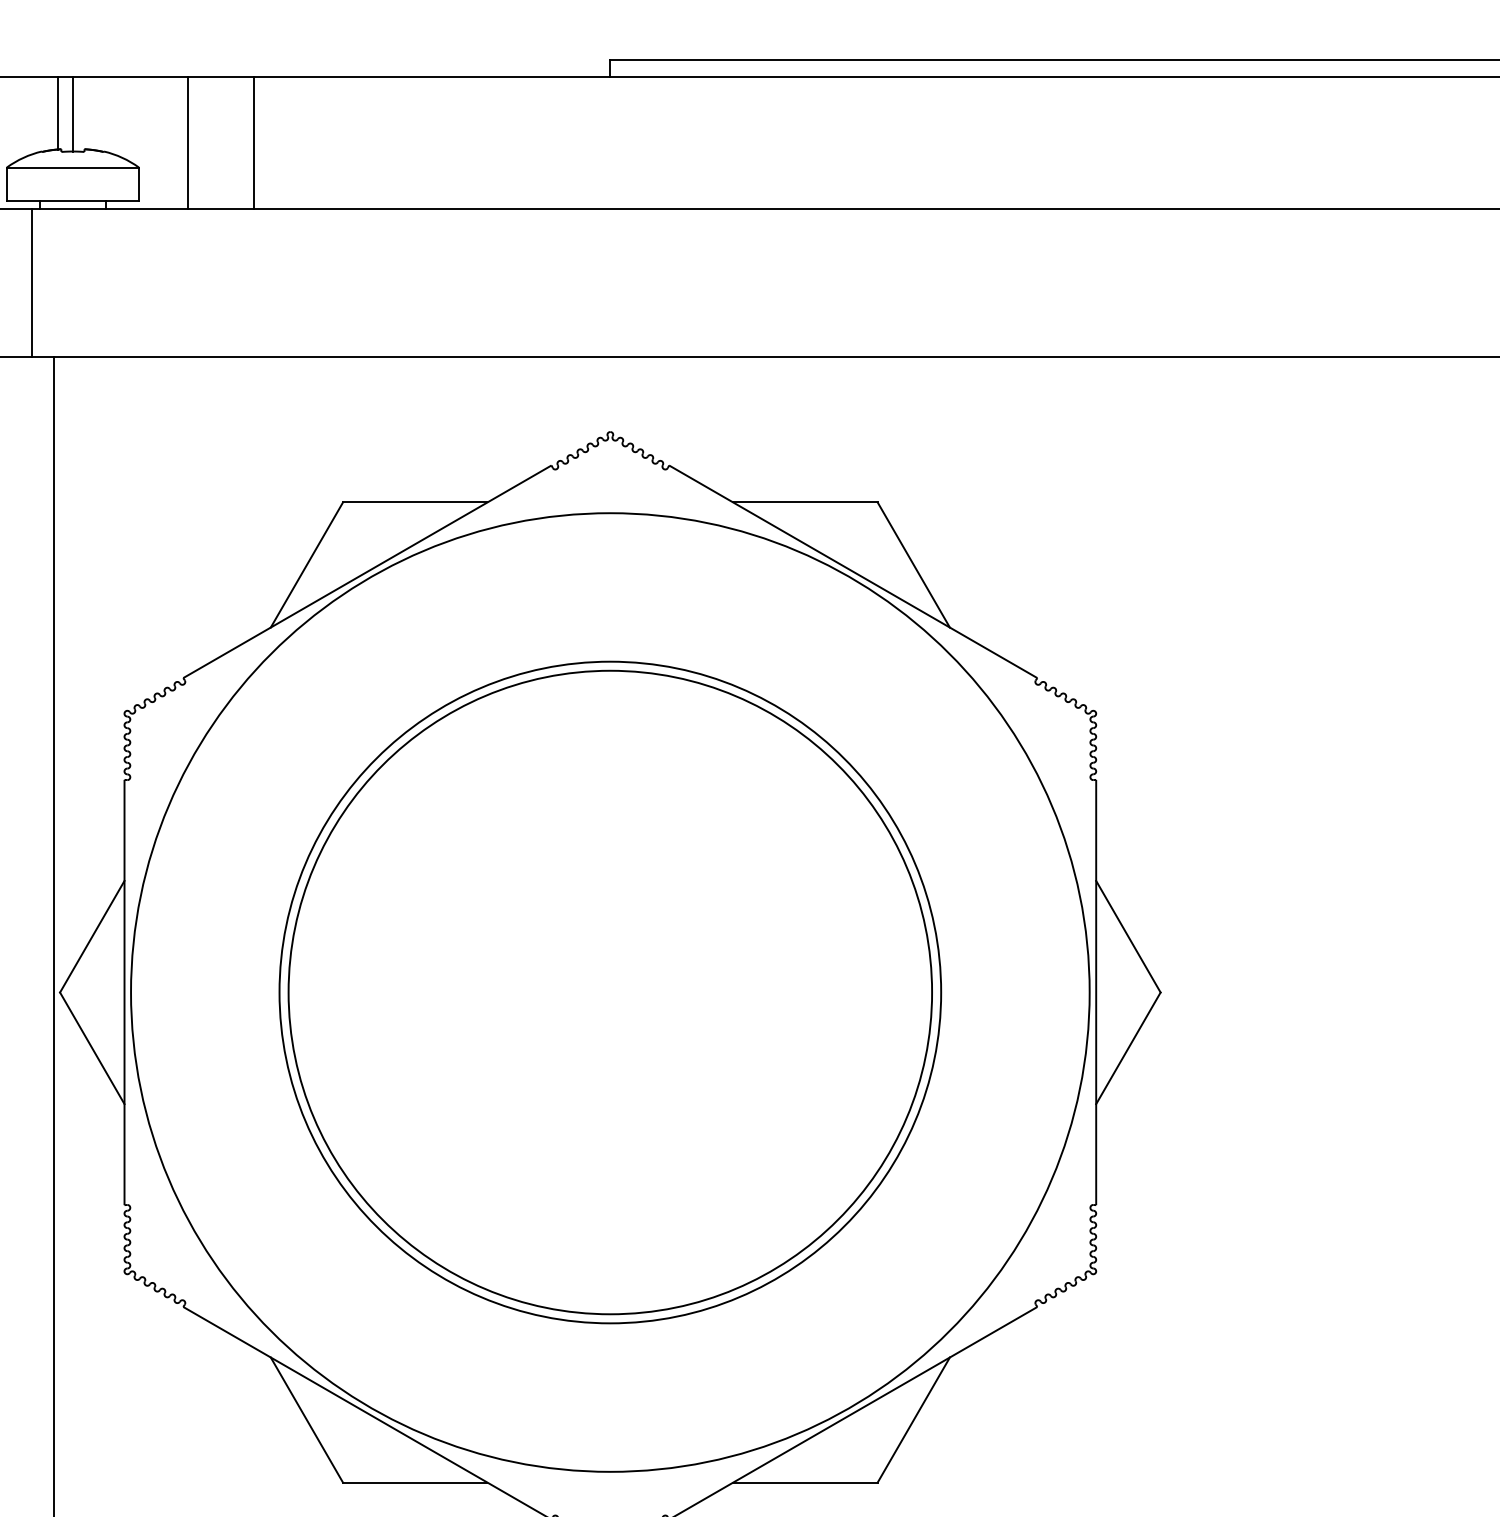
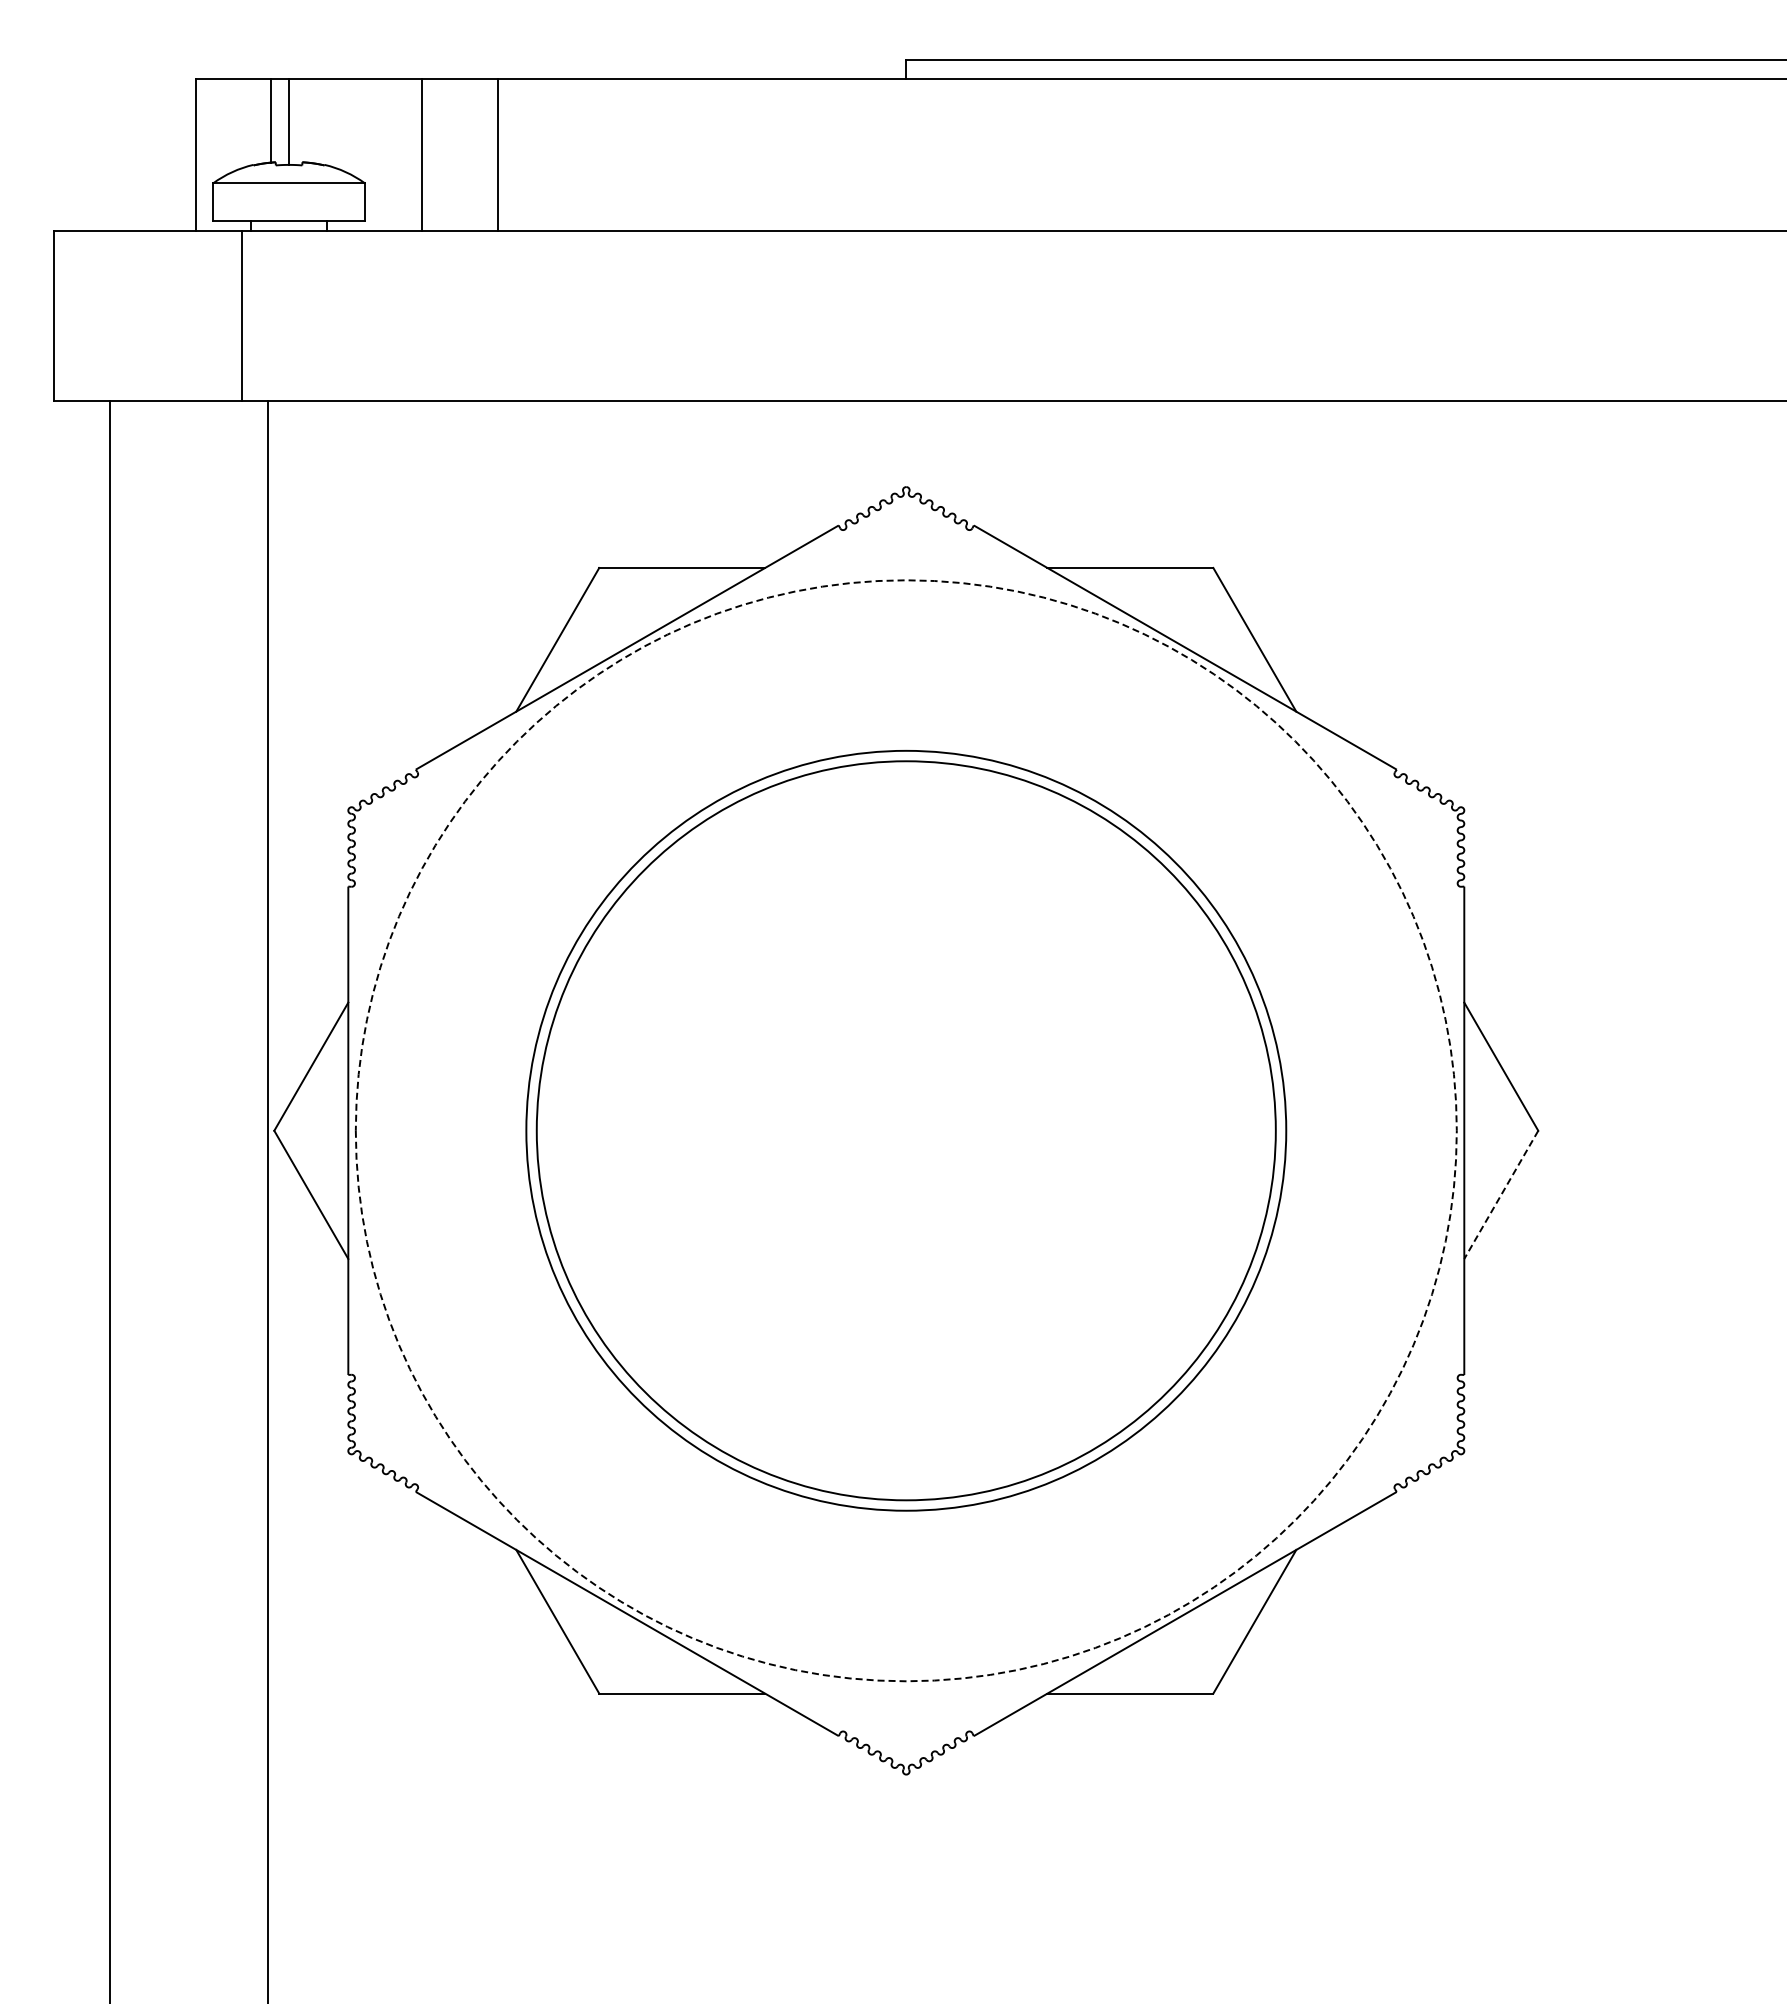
circle: (609, 992) -> (905, 1130), solid -> dashed
line: (1128, 1048) -> (1501, 1195), solid -> dashed

